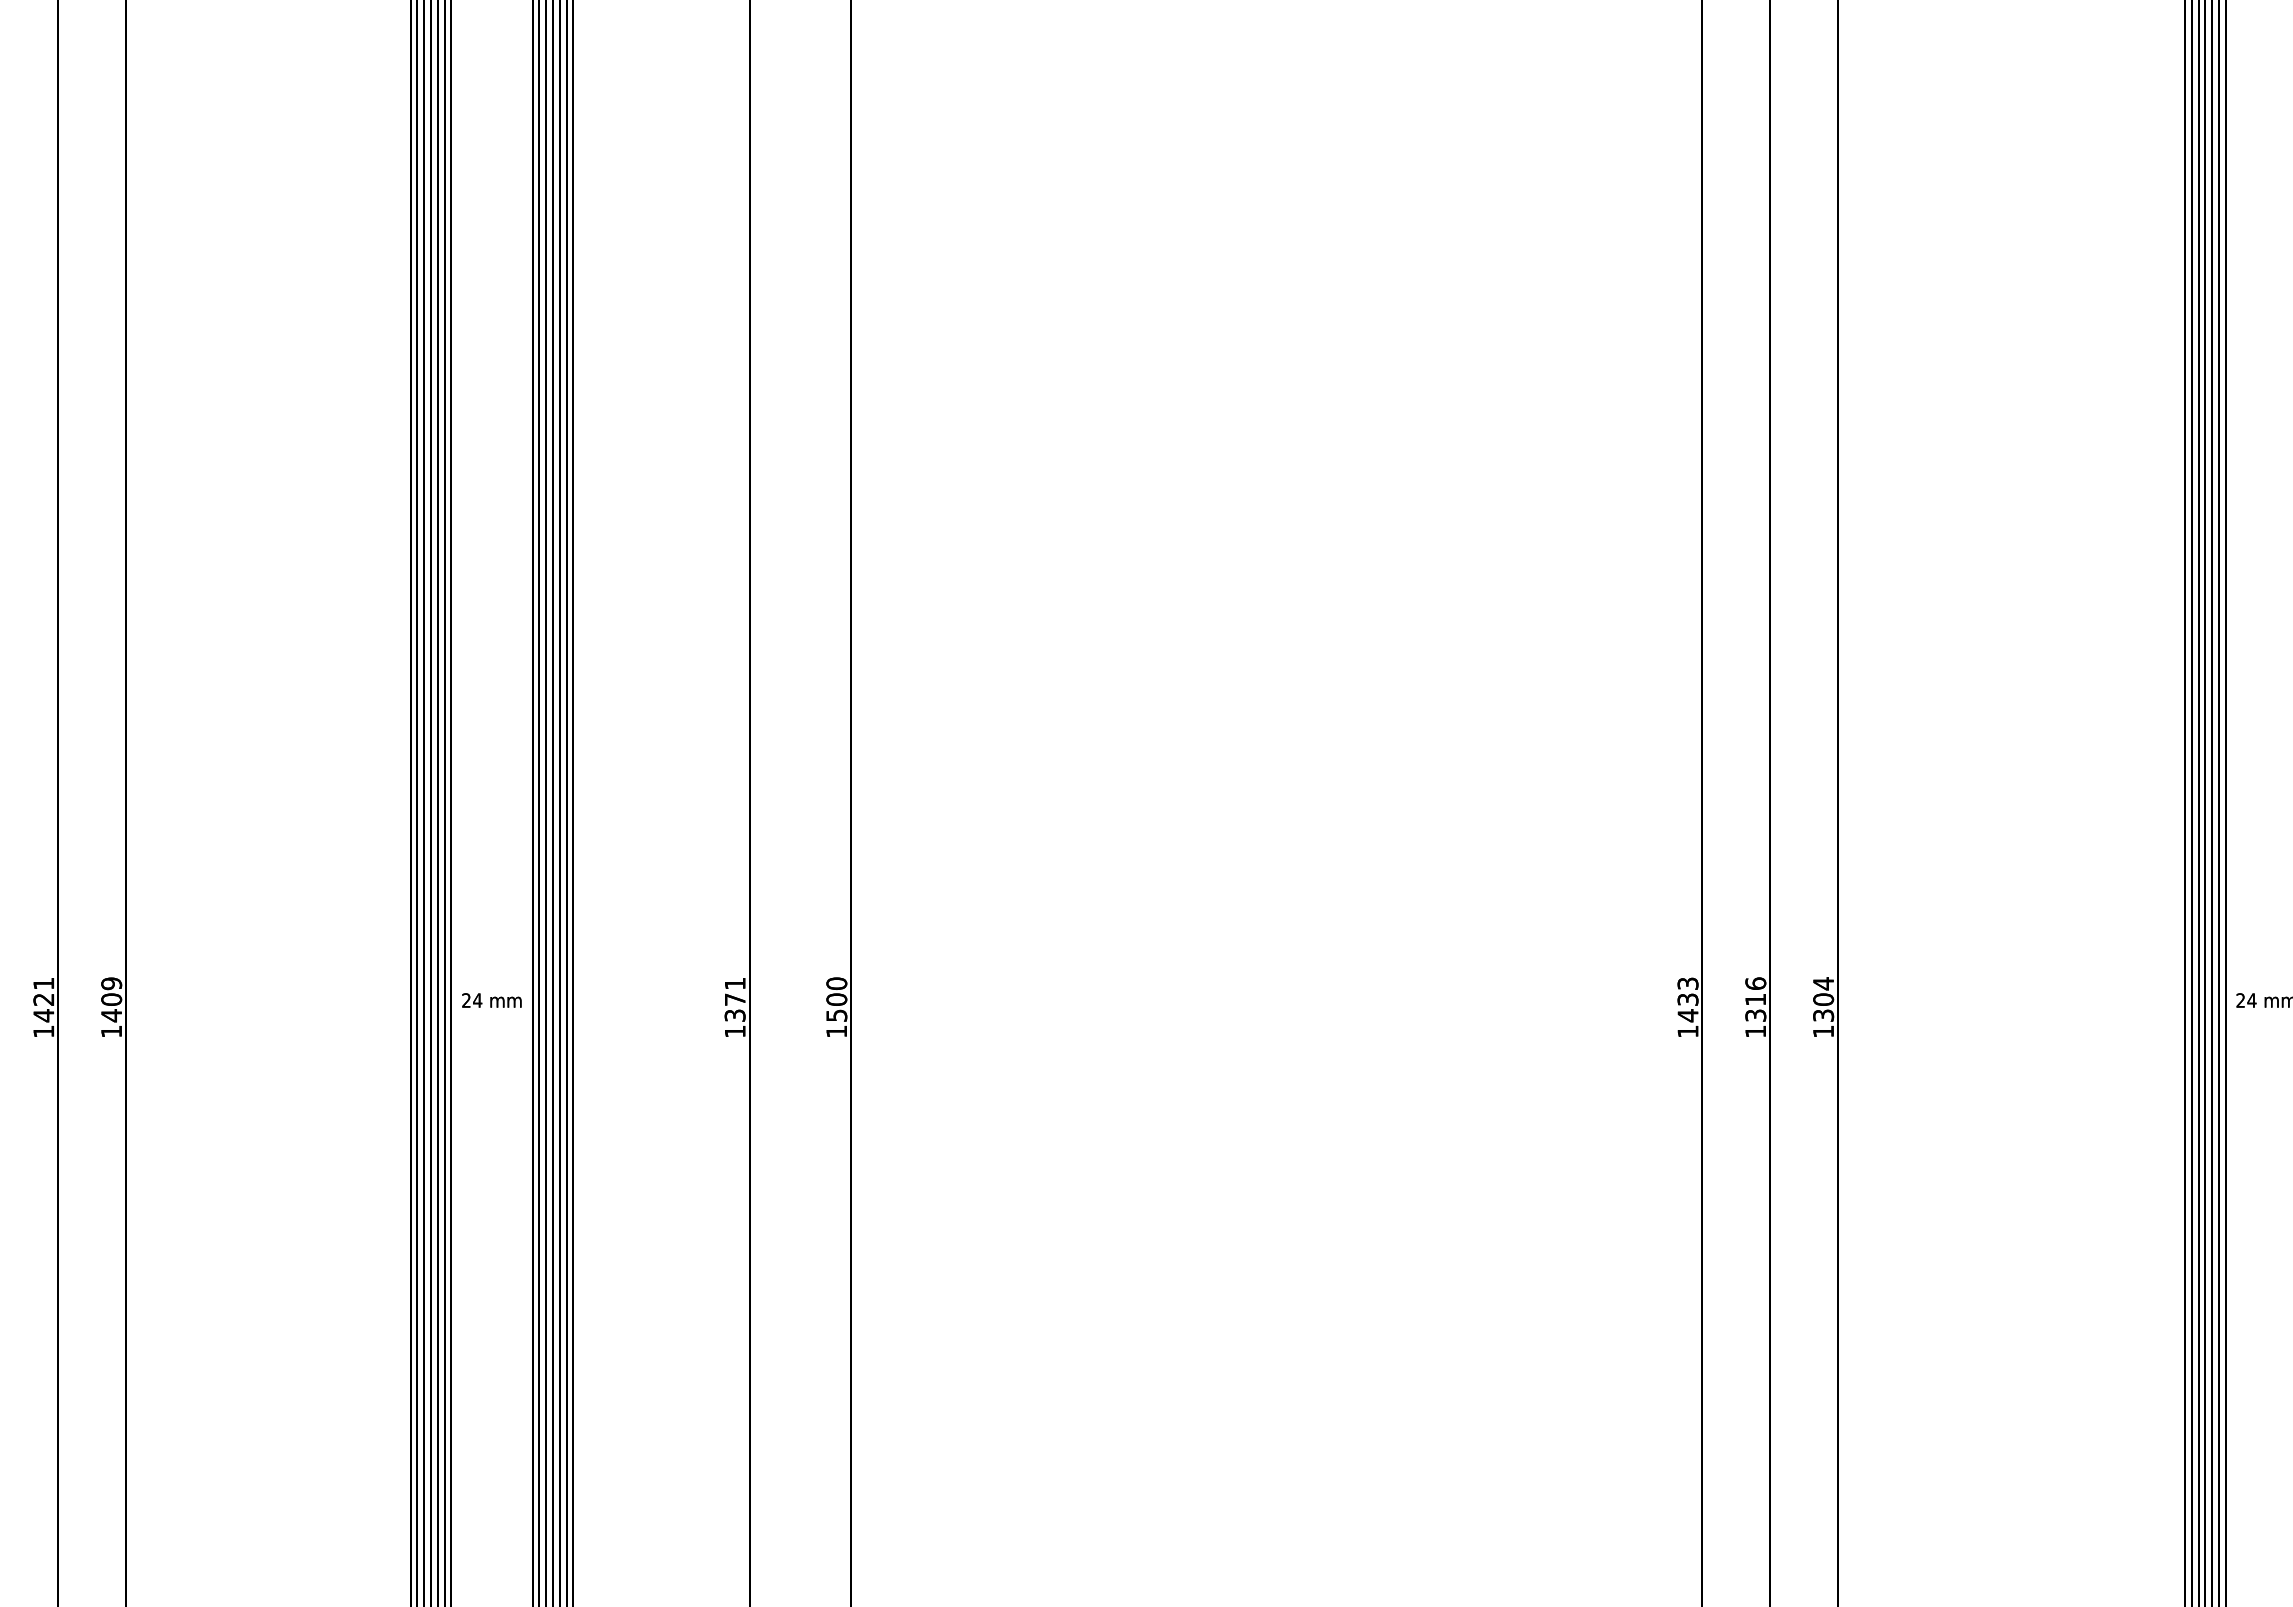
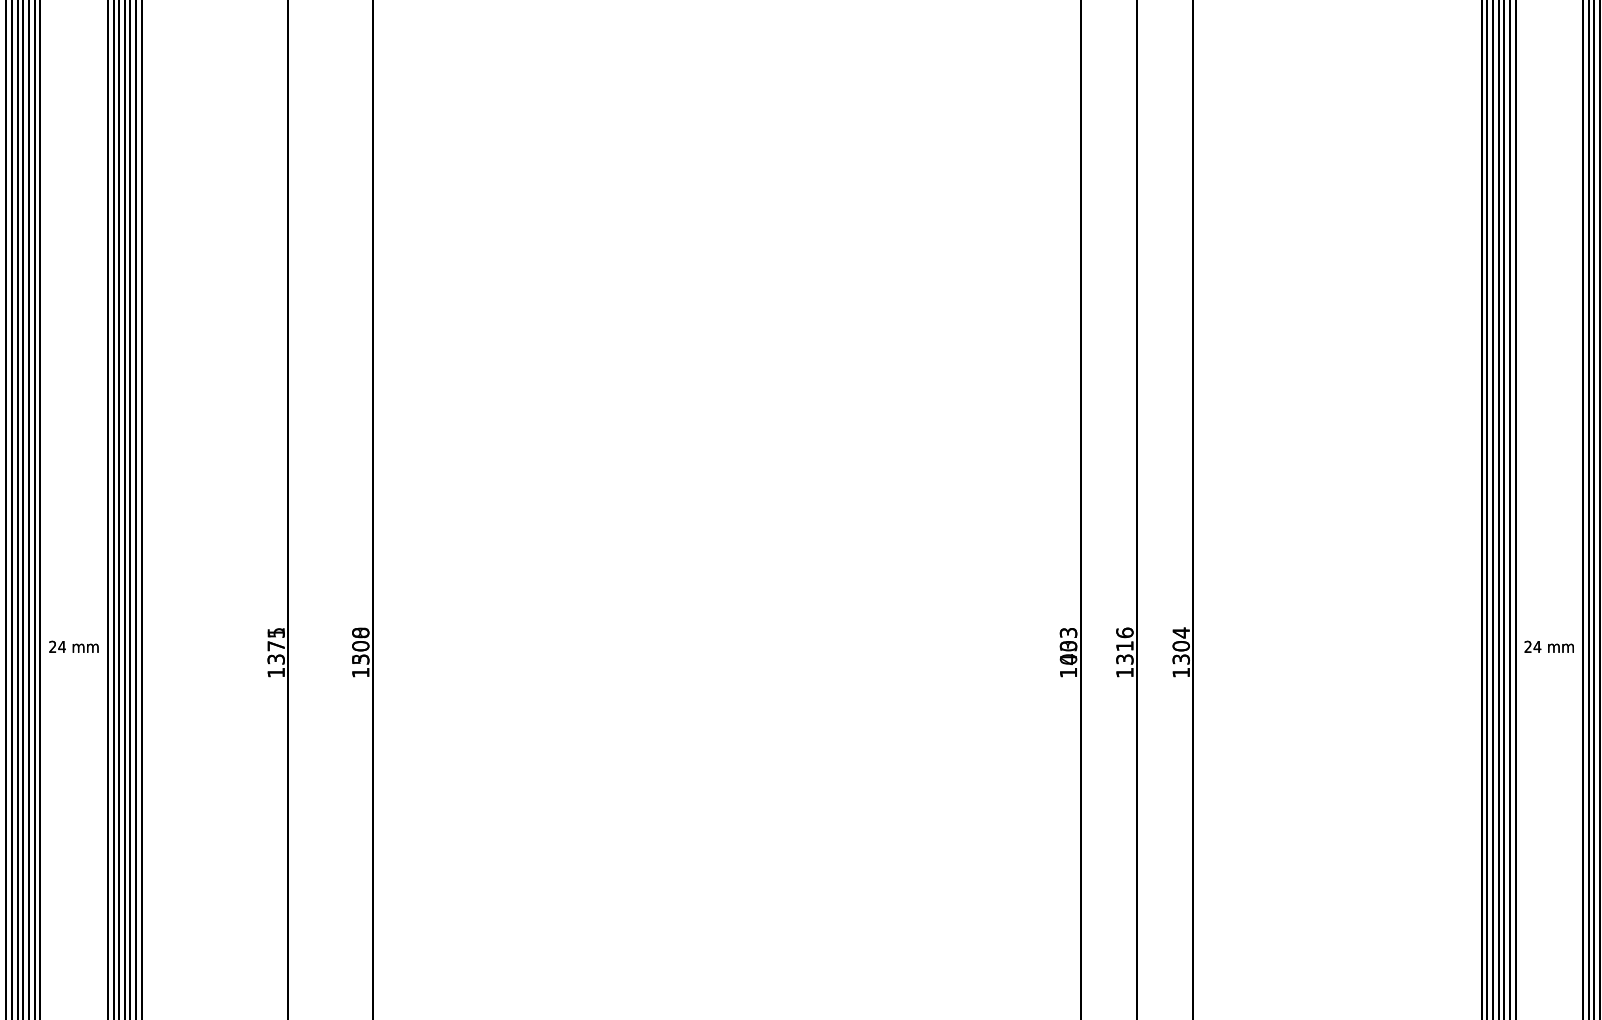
text: (735, 983) -> (276, 632), 1371 -> 1375
text: (836, 999) -> (360, 646), 1500 -> 1308
text: (1687, 1007) -> (1068, 652), 1433 -> 1003

